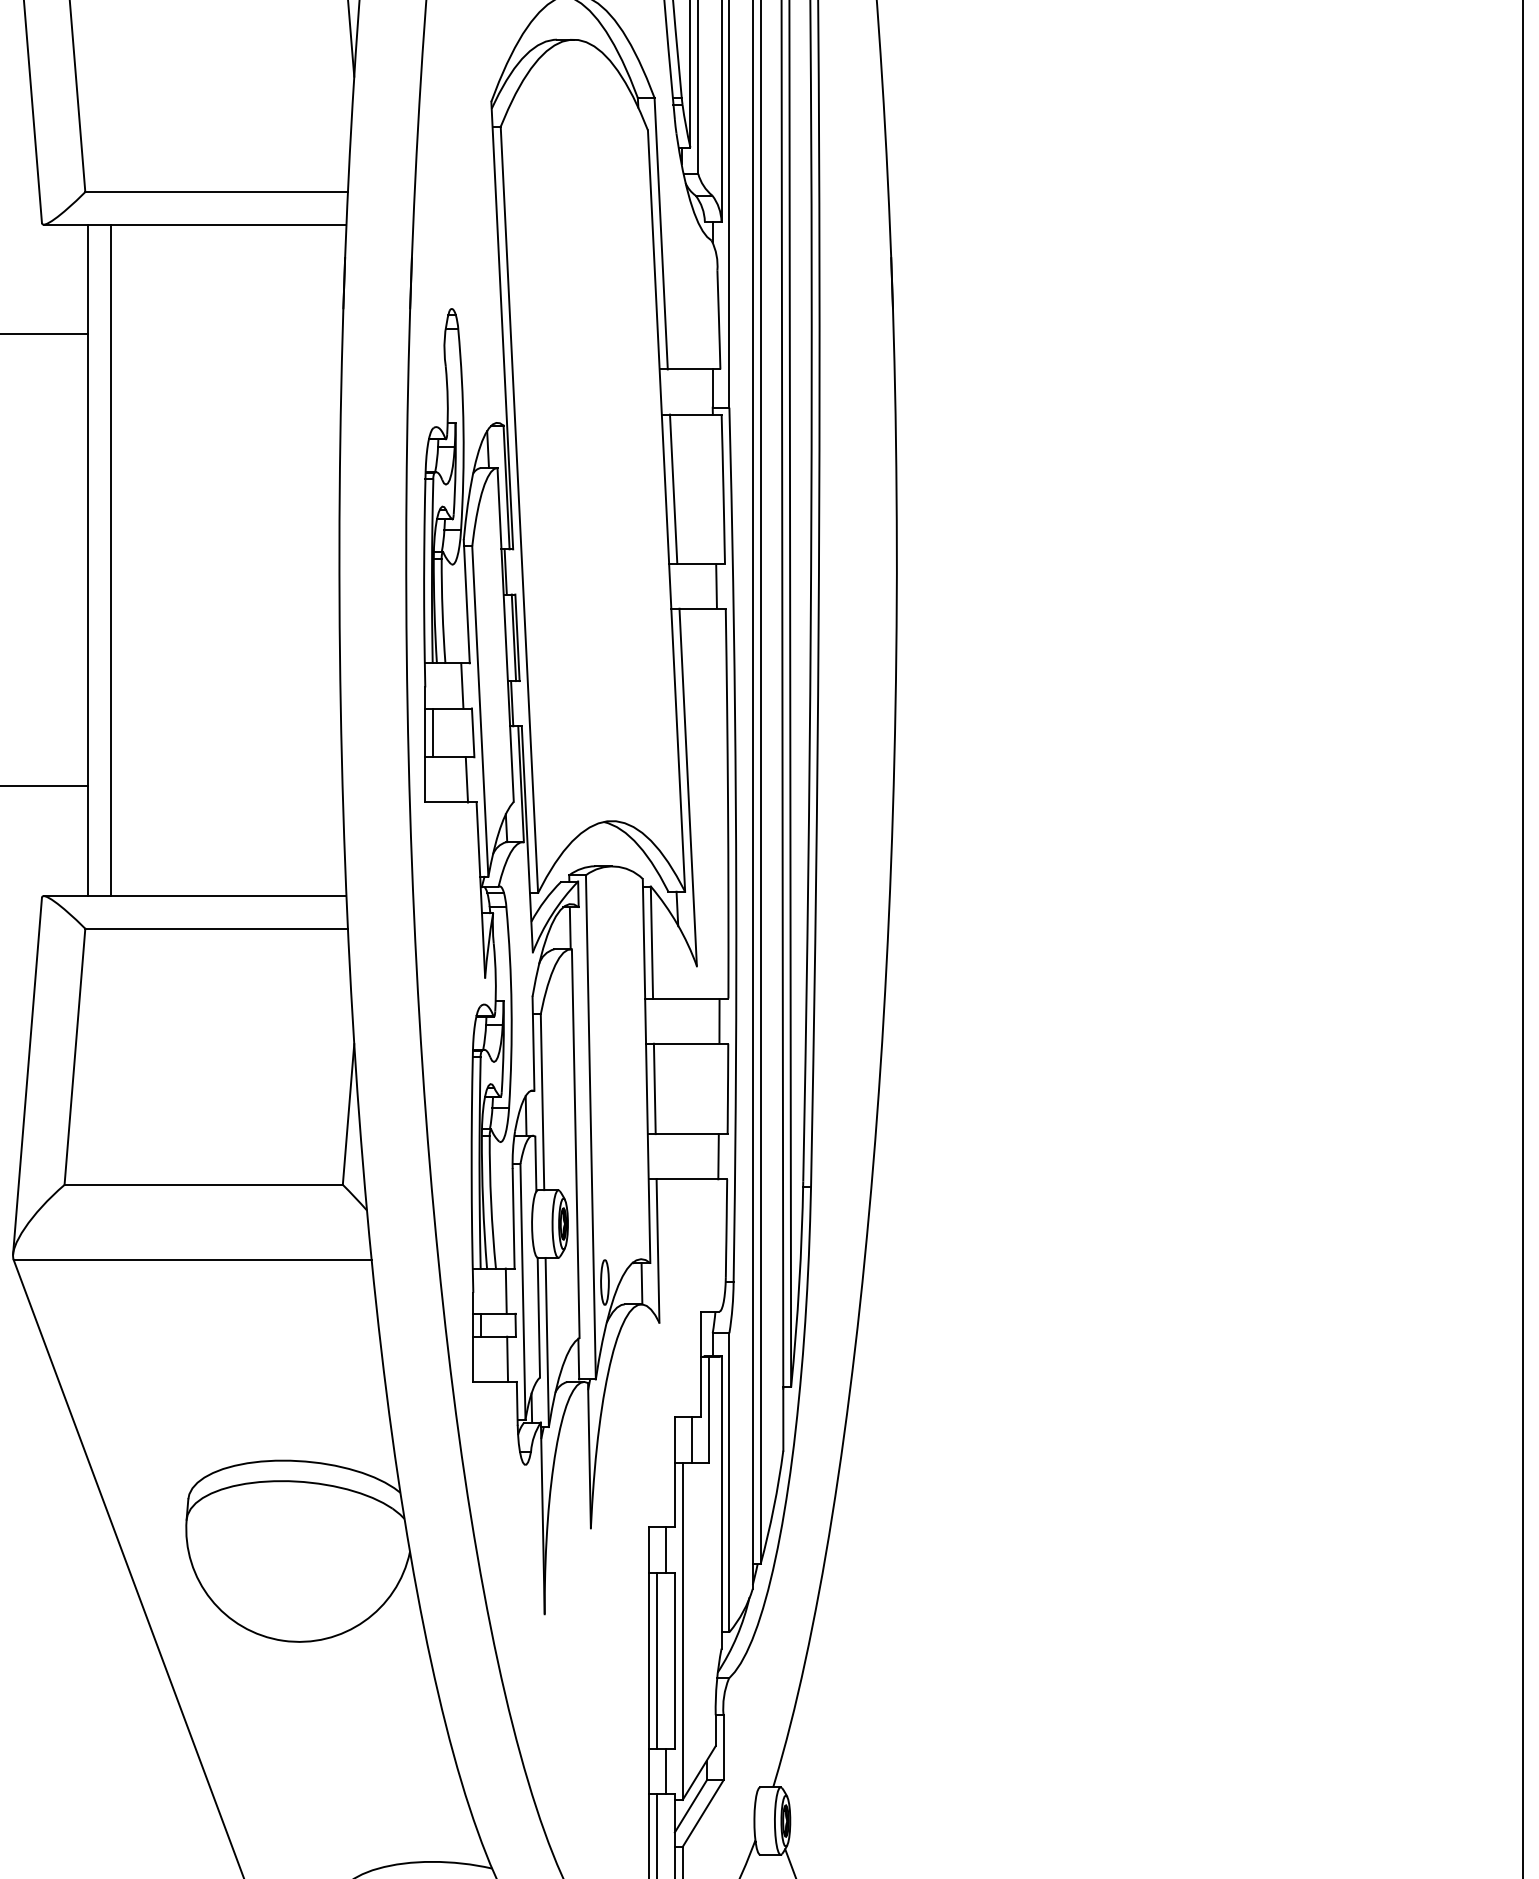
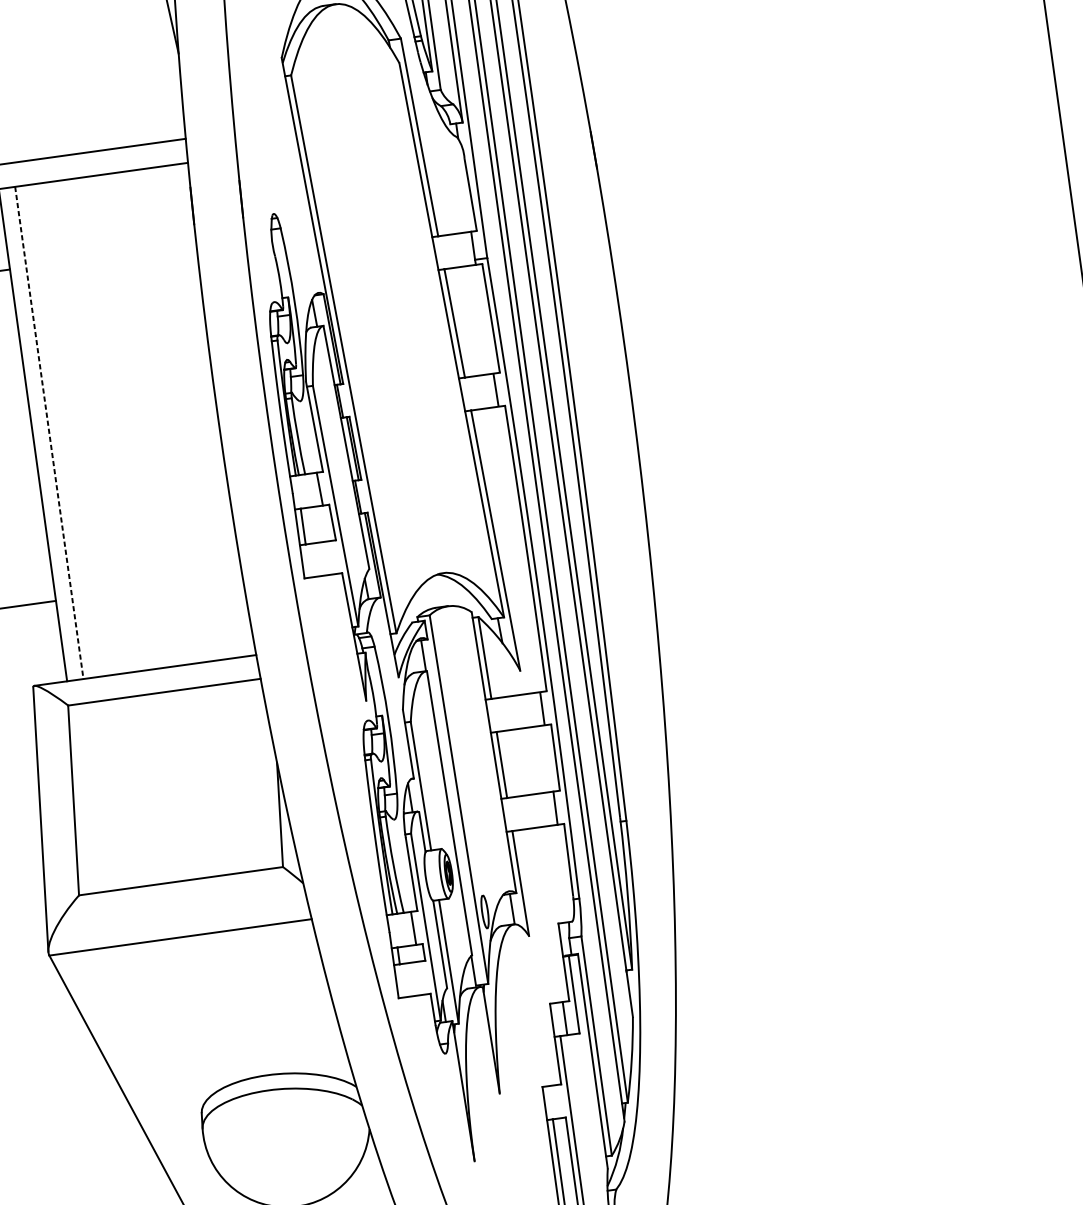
line: (110, 560) -> (49, 433), solid -> dashed
line: (466, 779) -> (332, 557), removed
line: (507, 1358) -> (421, 977), removed
line: (666, 1549) -> (557, 1101), removed

